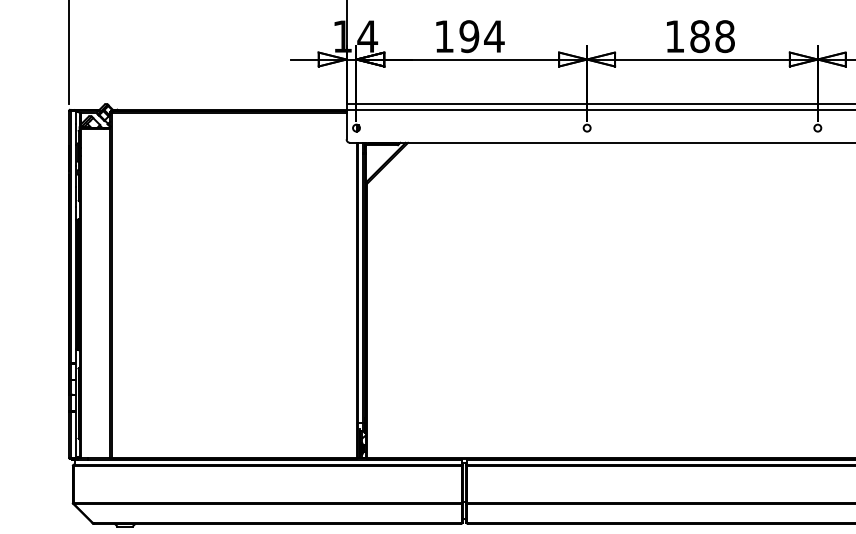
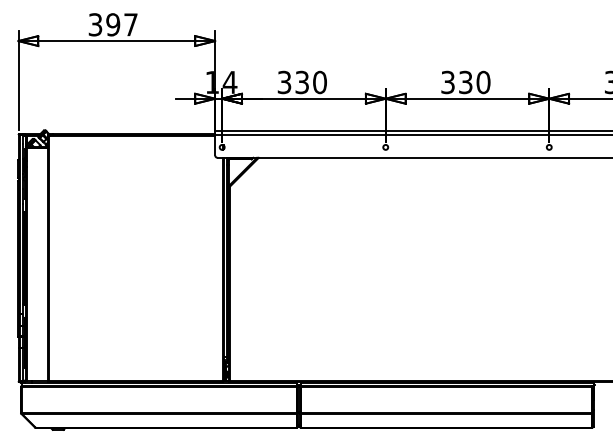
text: (469, 36) -> (302, 82), 194 -> 330
text: (699, 36) -> (465, 82), 188 -> 330

